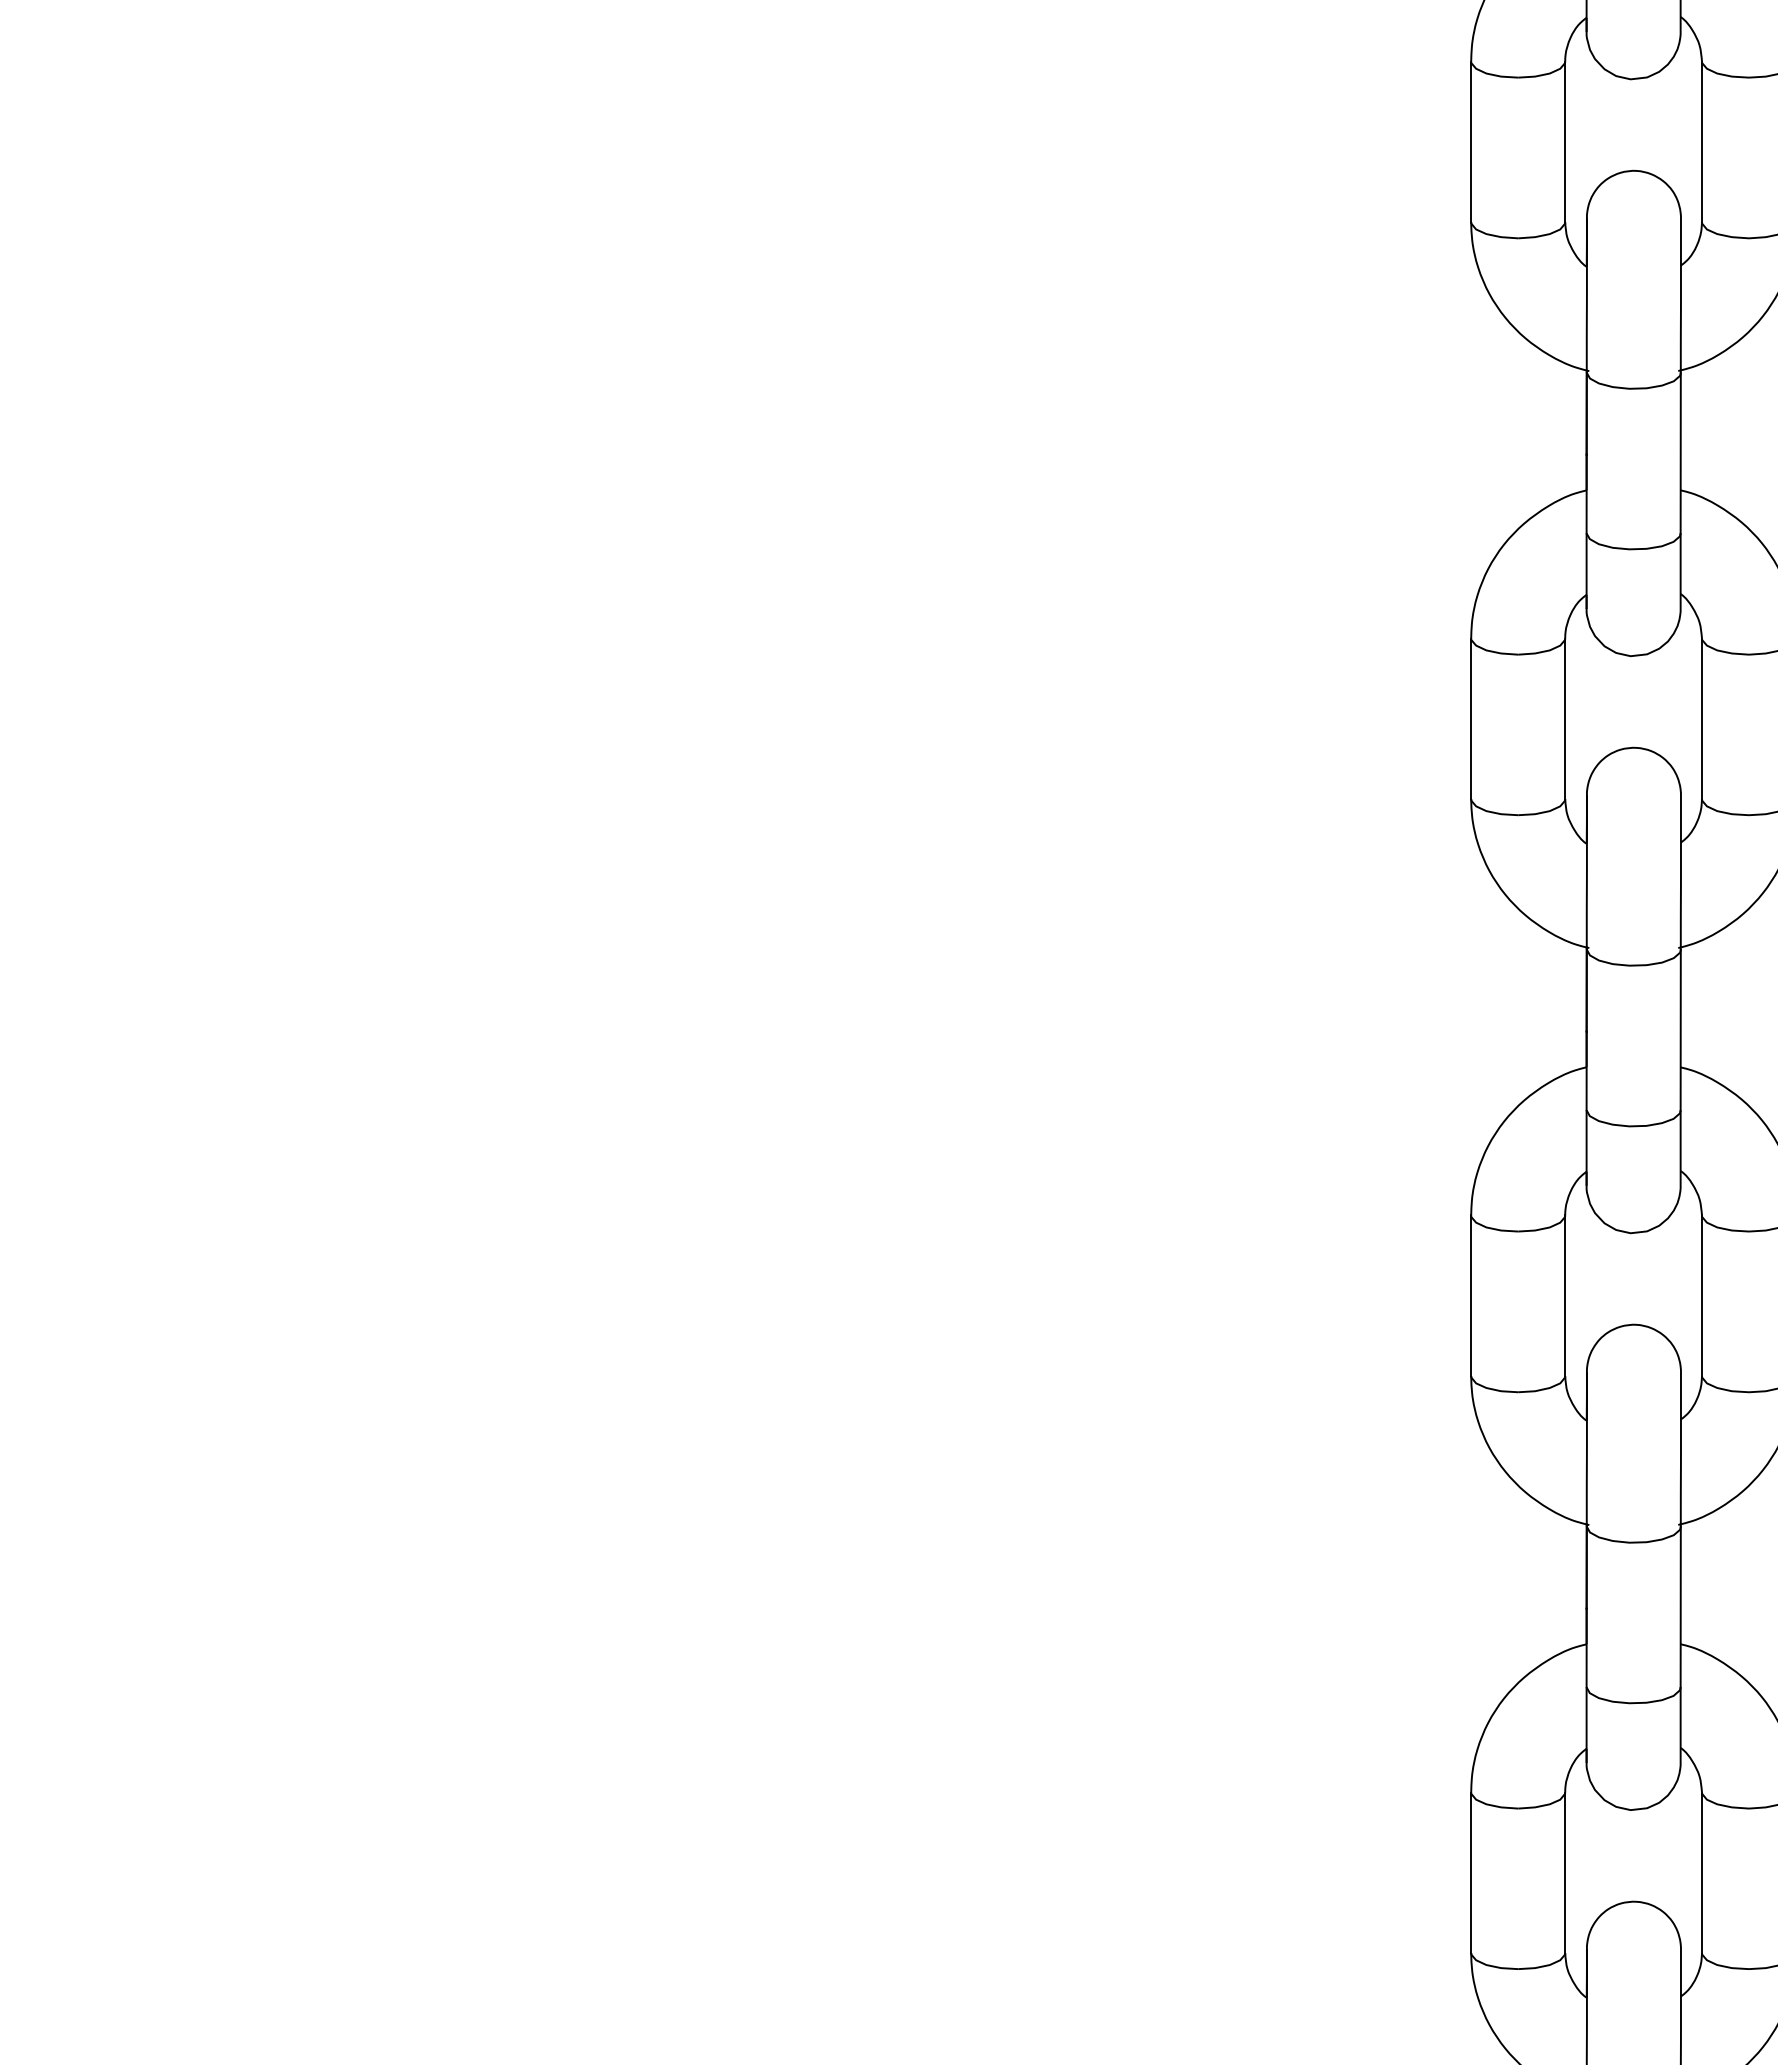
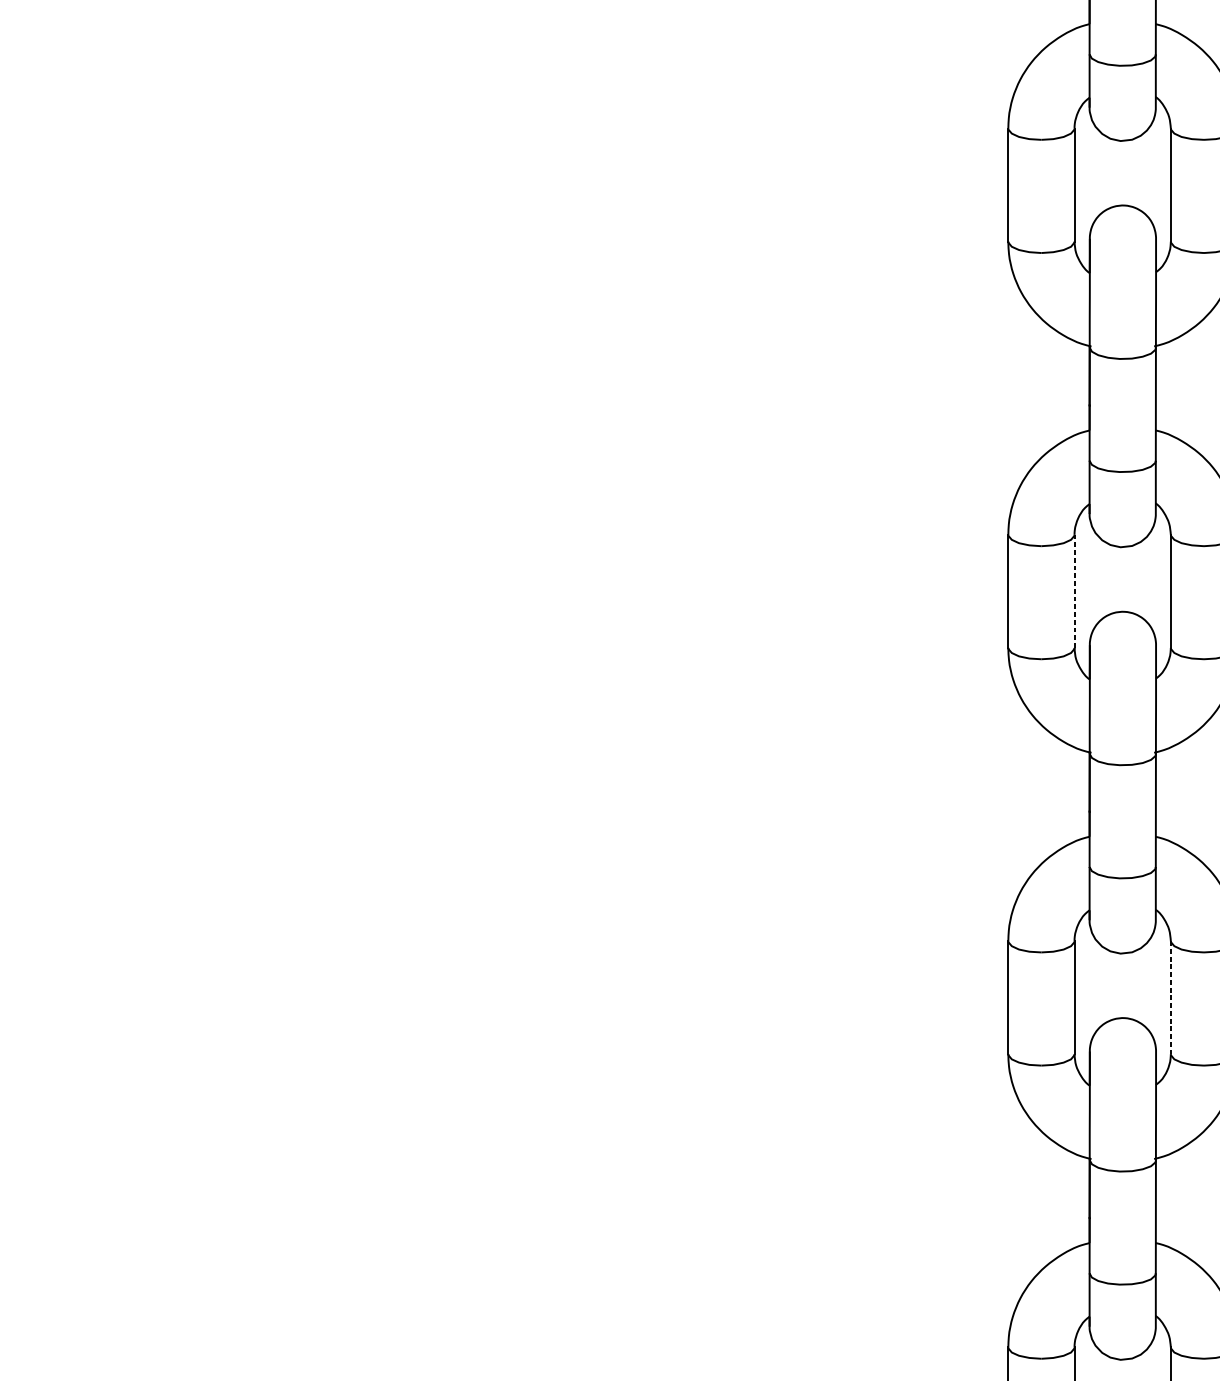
line: (1565, 718) -> (1074, 591), solid -> dashed
line: (1702, 1296) -> (1171, 998), solid -> dashed

